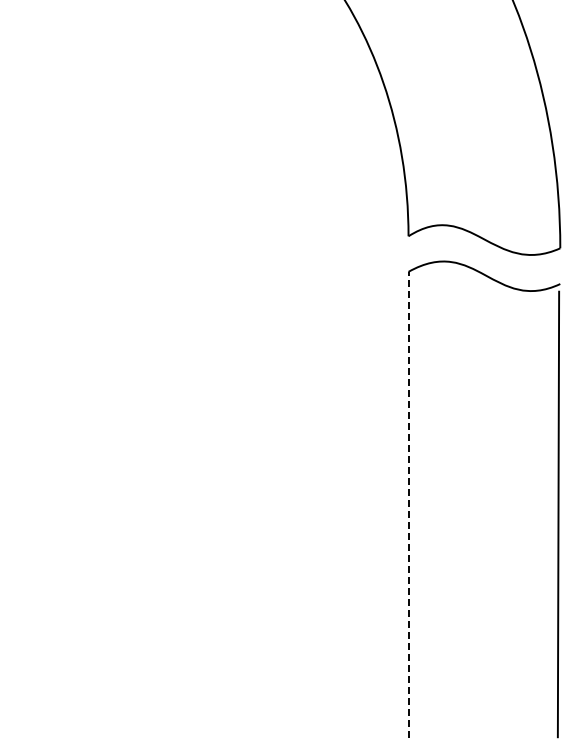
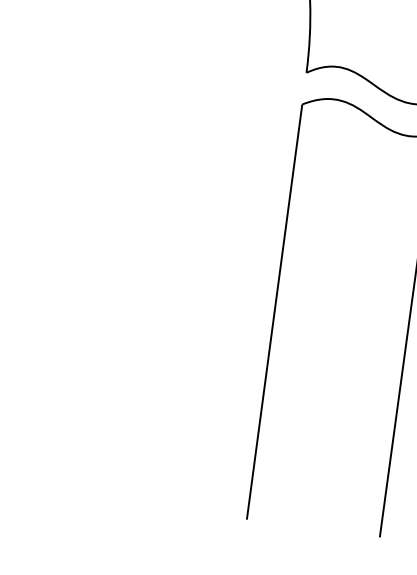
line: (408, 504) -> (274, 311), dashed -> solid

